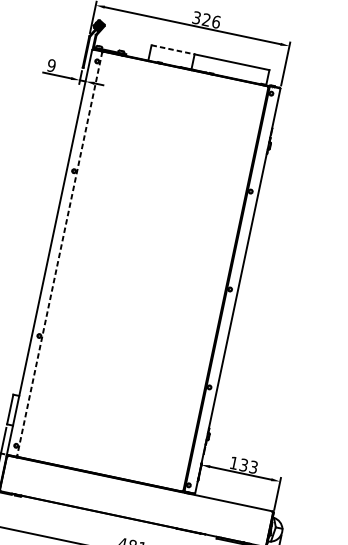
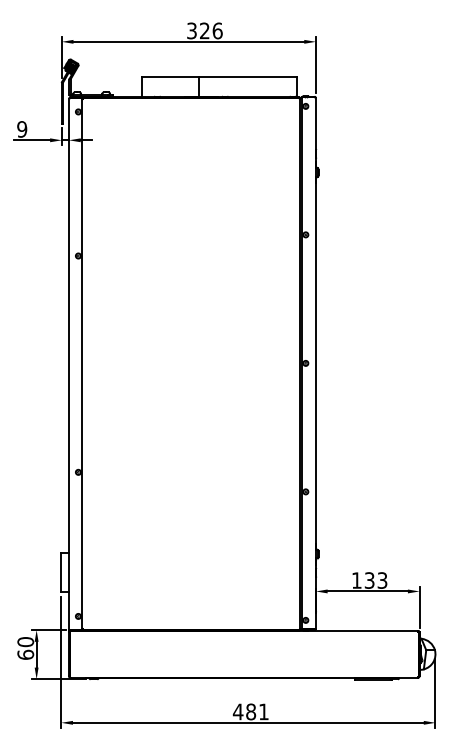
line: (173, 50) -> (171, 77), dashed -> solid
line: (59, 254) -> (82, 364), dashed -> solid

